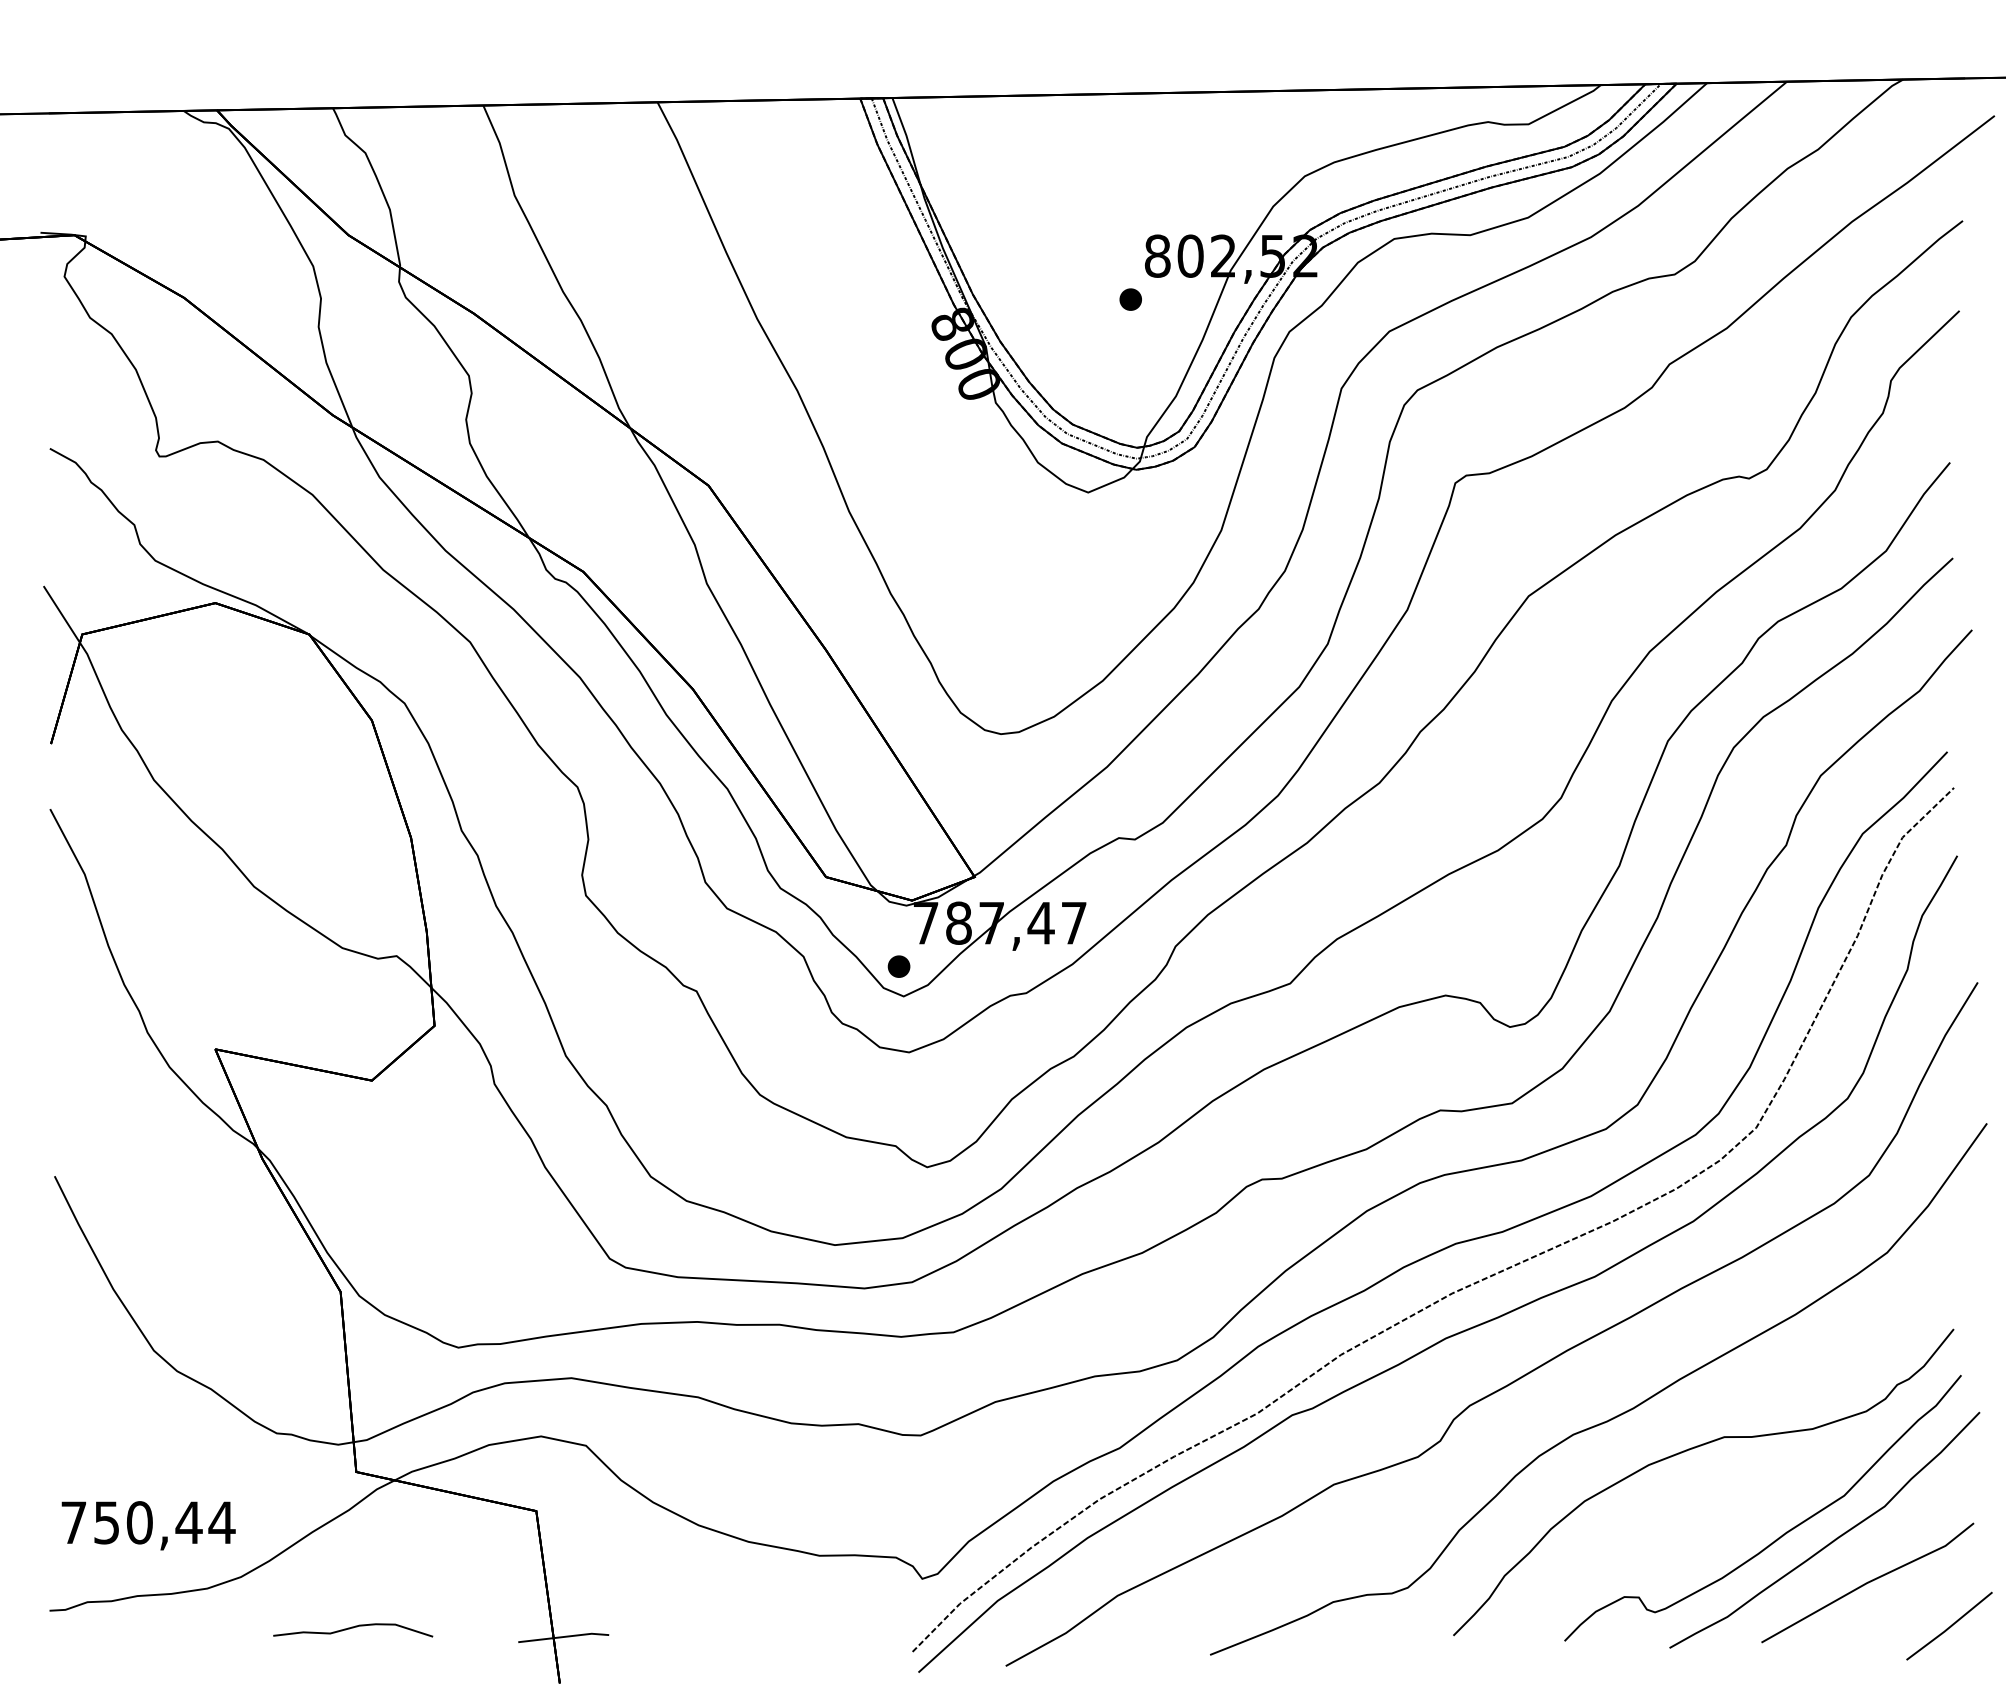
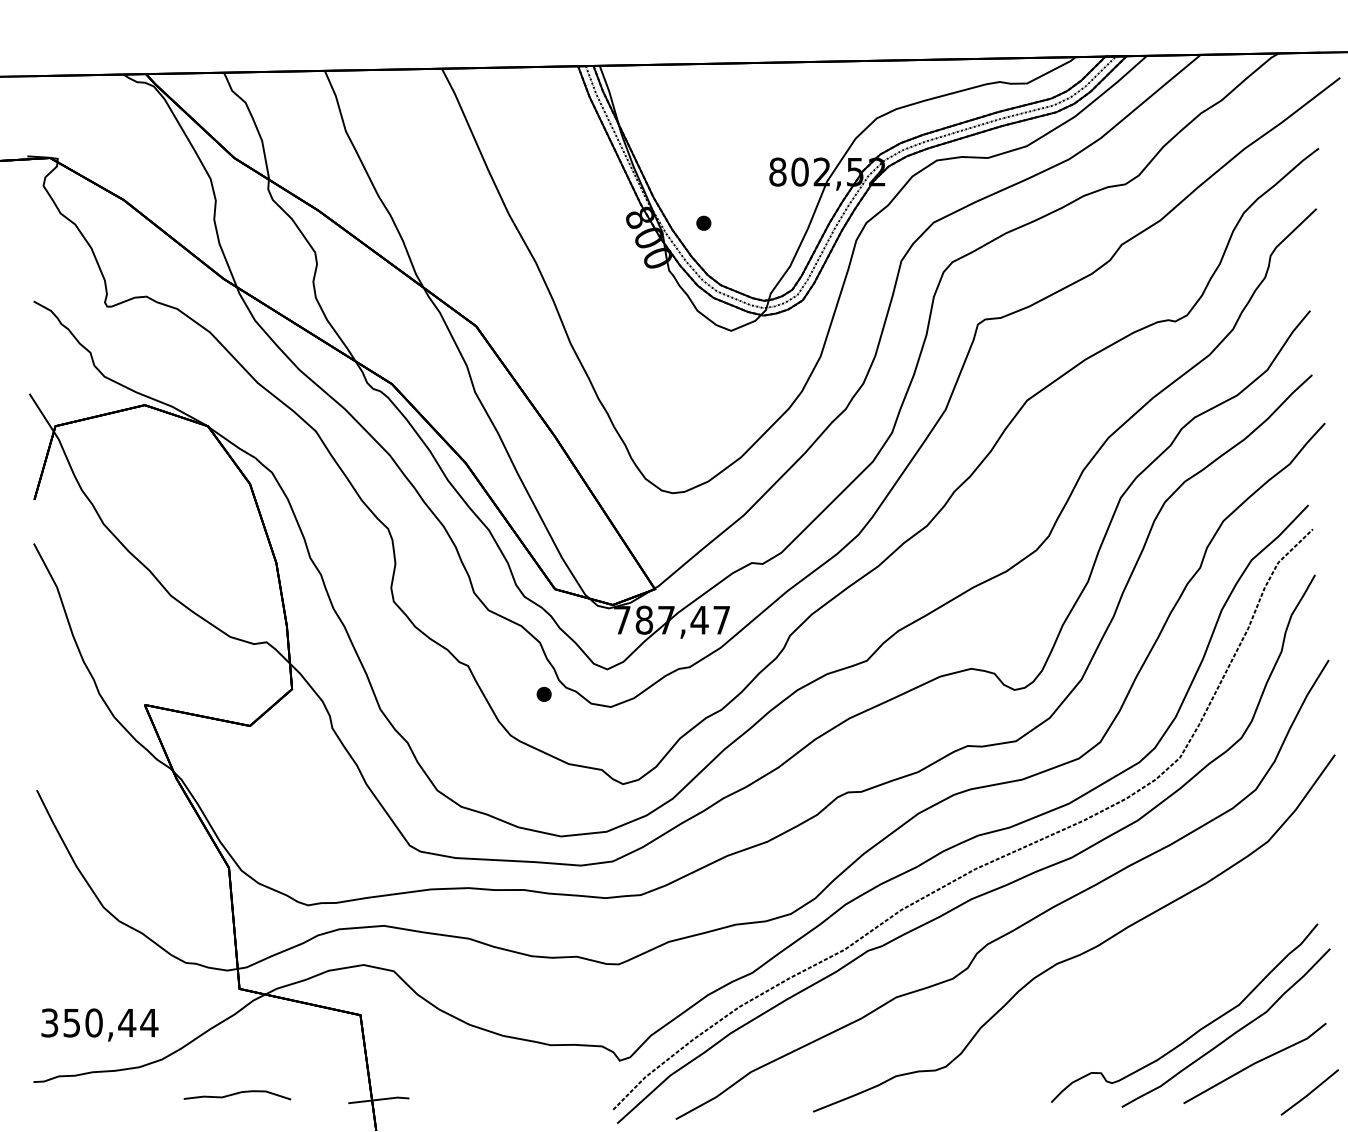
part: (1130, 298) -> (703, 222), moved
part: (898, 966) -> (543, 694), moved
part: (1691, 1450) -> (1136, 974), removed
text: (73, 1522) -> (49, 1022), 750,44 -> 350,44

